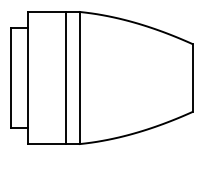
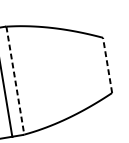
line: (80, 78) -> (15, 81), solid -> dashed
line: (192, 78) -> (107, 65), solid -> dashed

